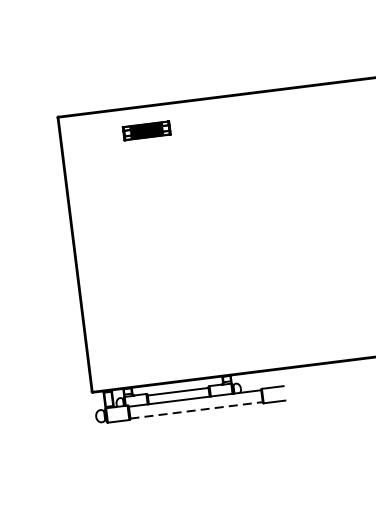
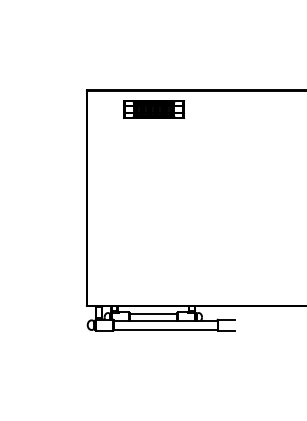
part: (147, 130) -> (154, 109), size x1.67
line: (196, 409) -> (165, 329), dashed -> solid

